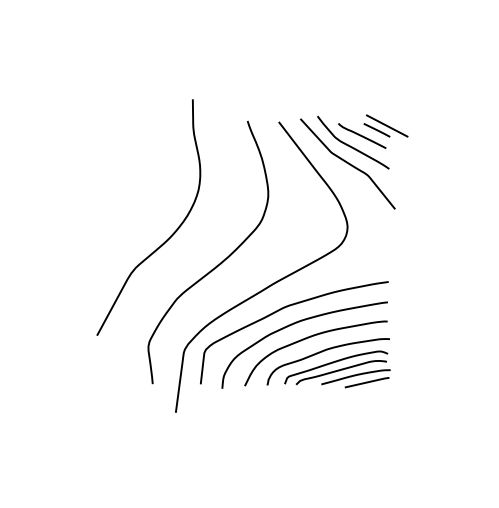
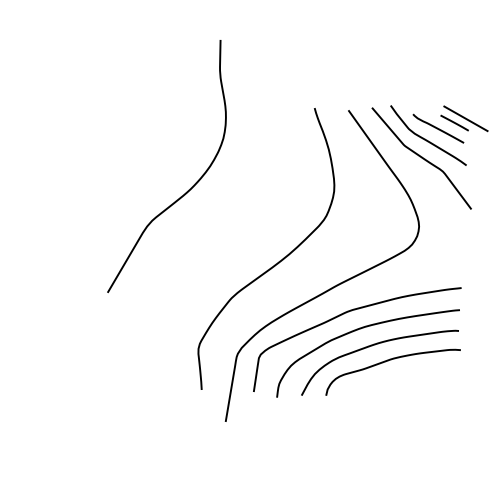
curve: (168, 237) -> (188, 188), moved
part: (337, 369) -> (402, 381), removed

